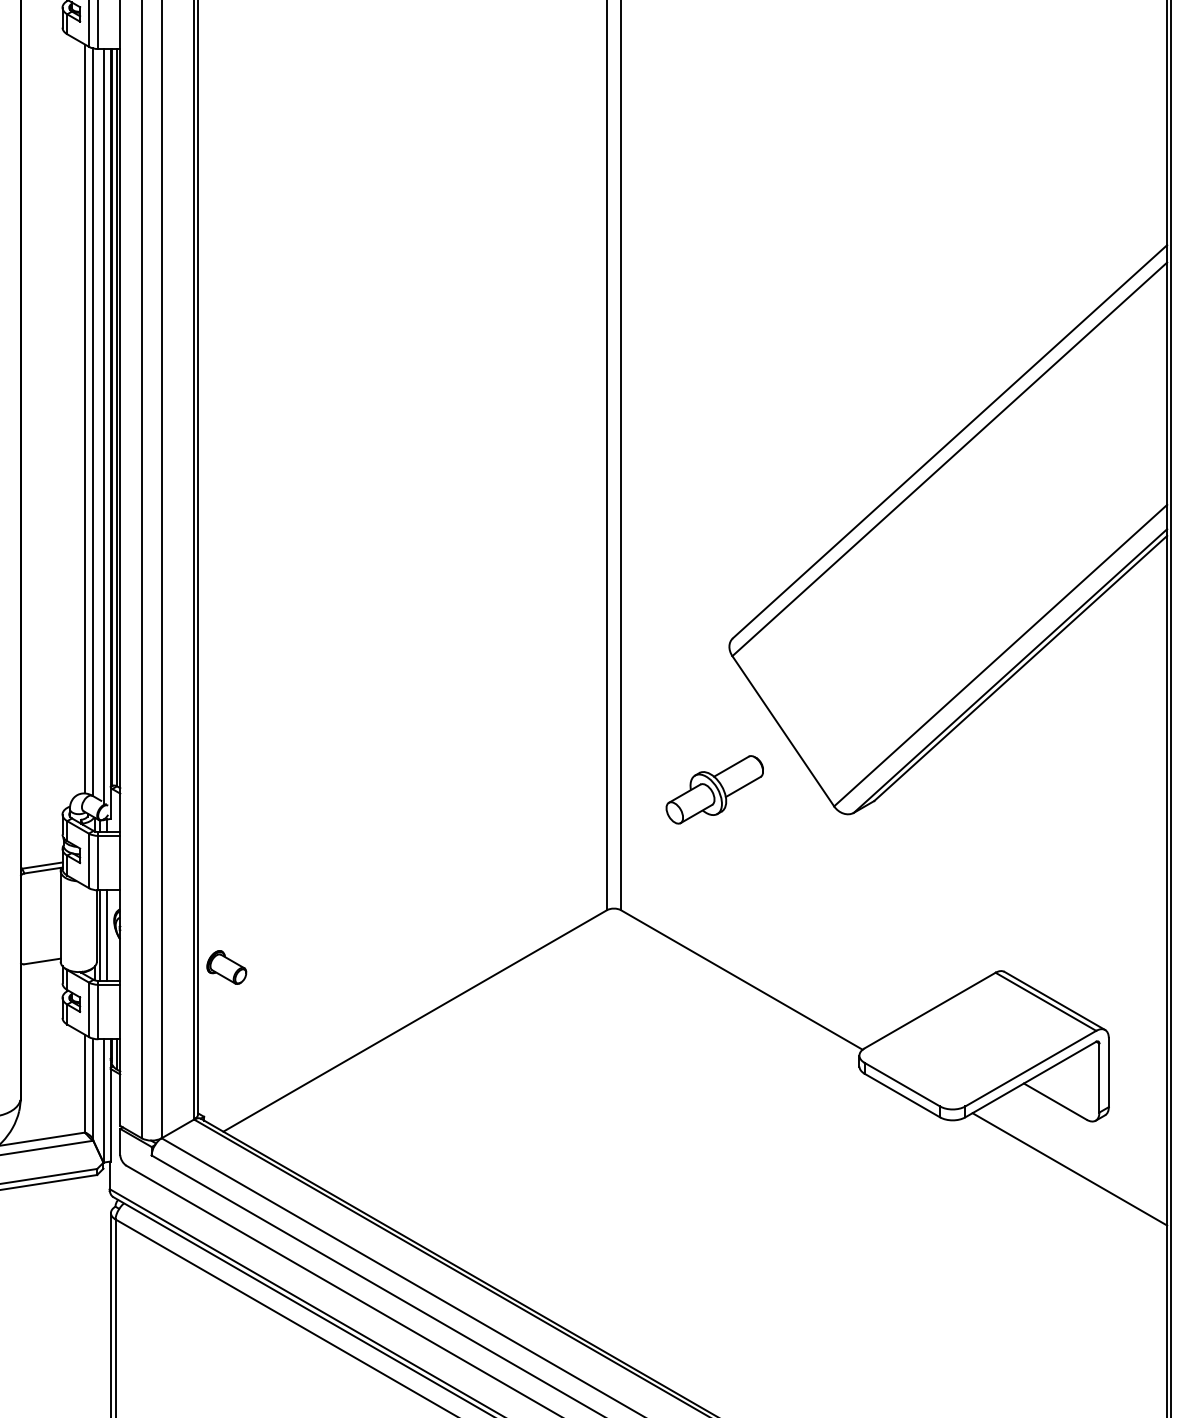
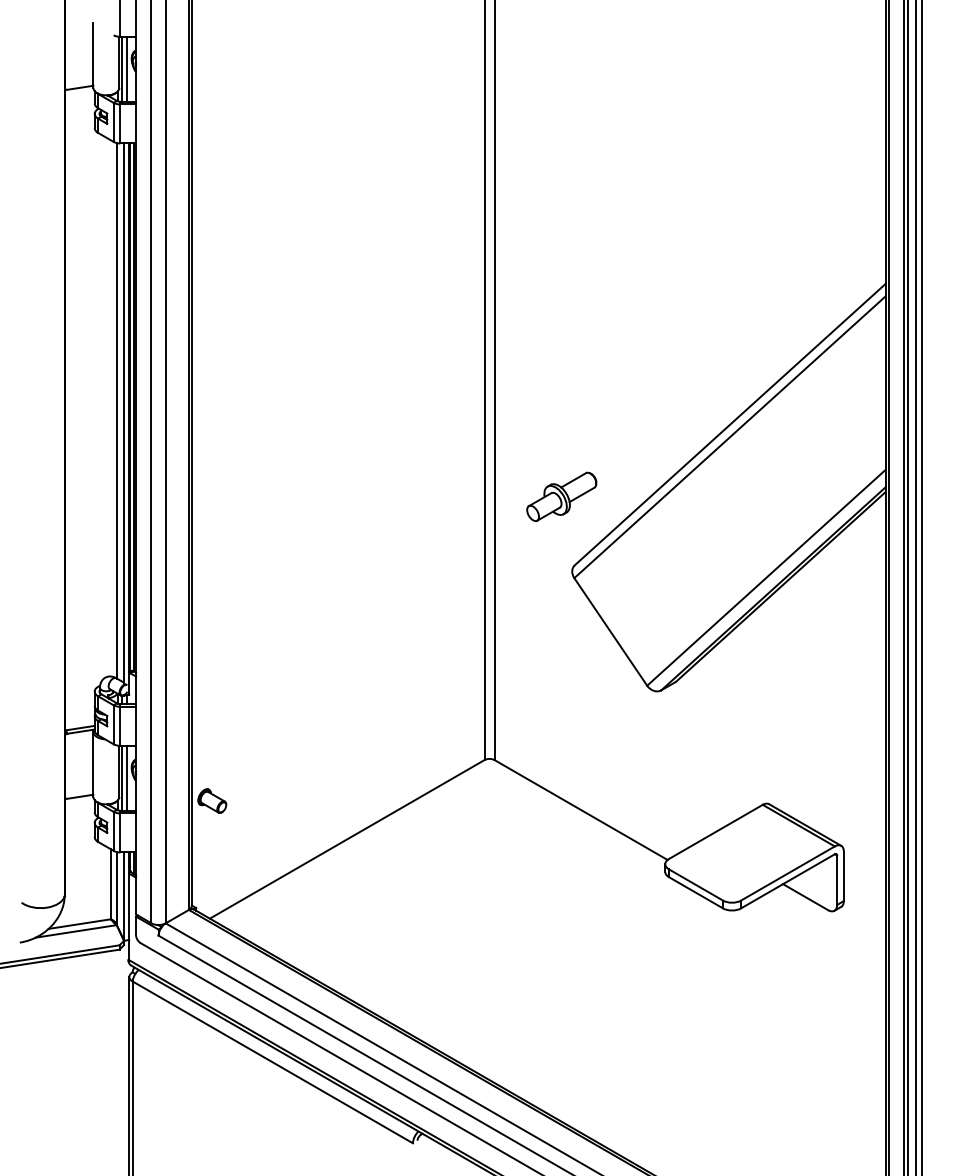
line: (84, 419) -> (110, 408), removed
part: (714, 789) -> (561, 496), moved
line: (1069, 1169) -> (815, 945), removed

